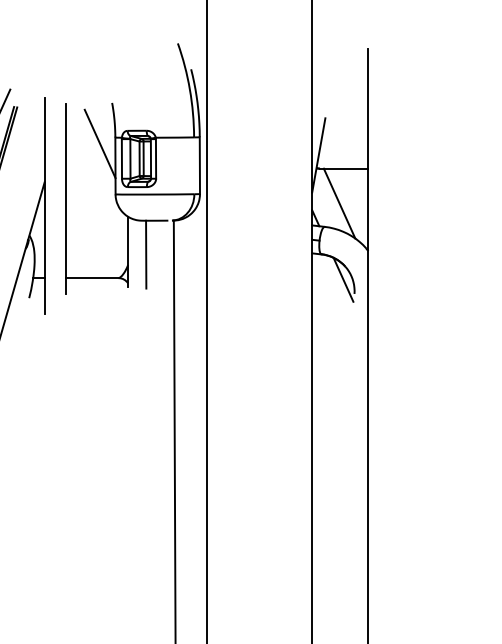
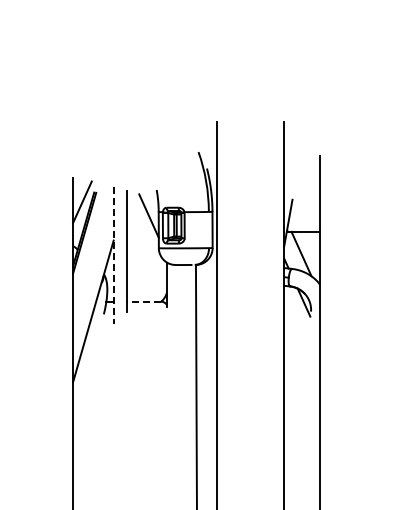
line: (44, 205) -> (113, 255), solid -> dashed
line: (146, 254) -> (178, 286), removed
line: (93, 278) -> (144, 301), solid -> dashed

